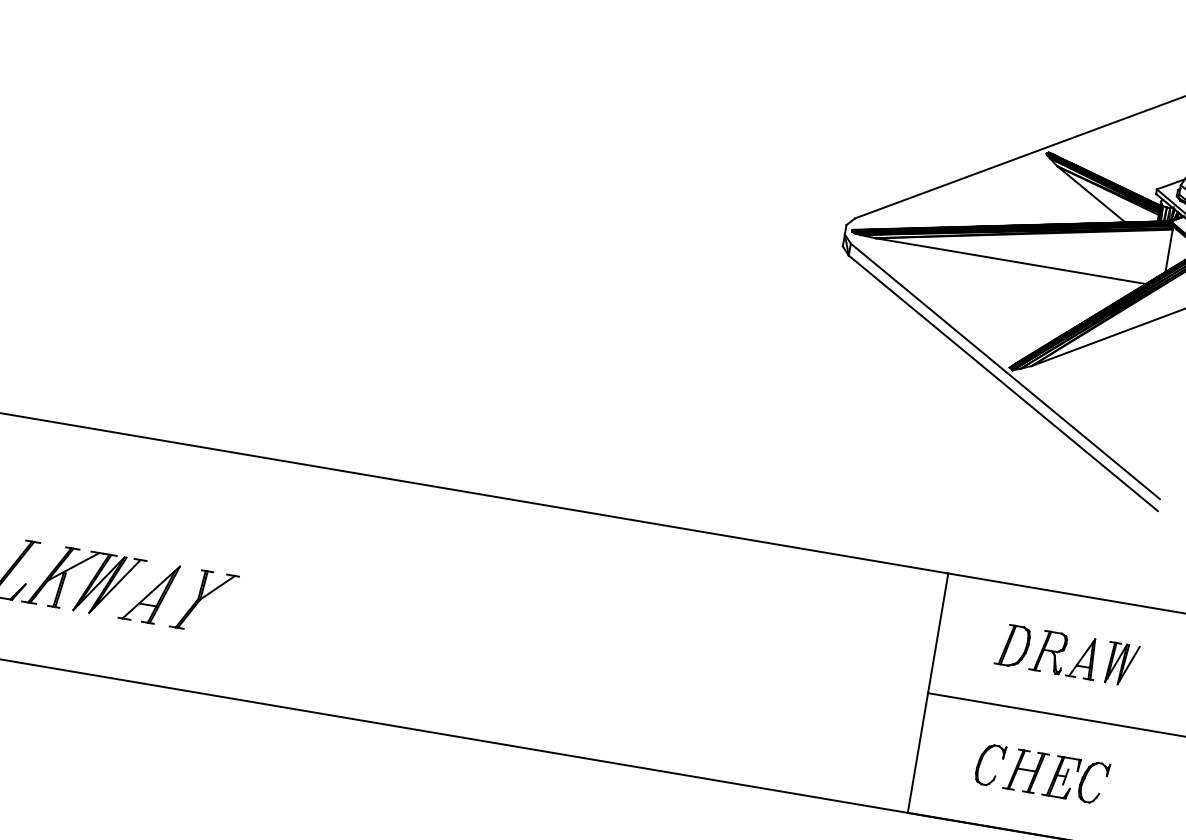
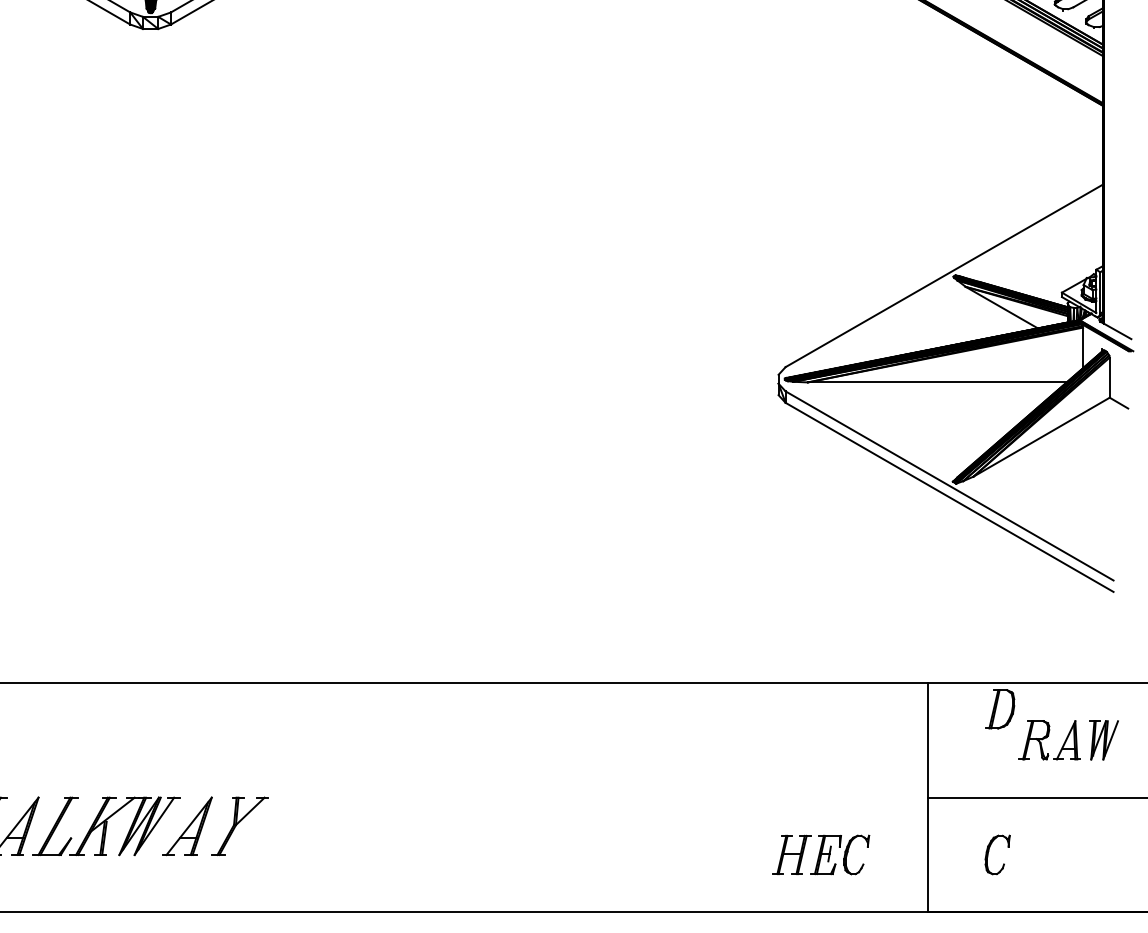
part: (1013, 646) -> (1000, 709), moved
part: (1057, 776) -> (821, 854), moved

